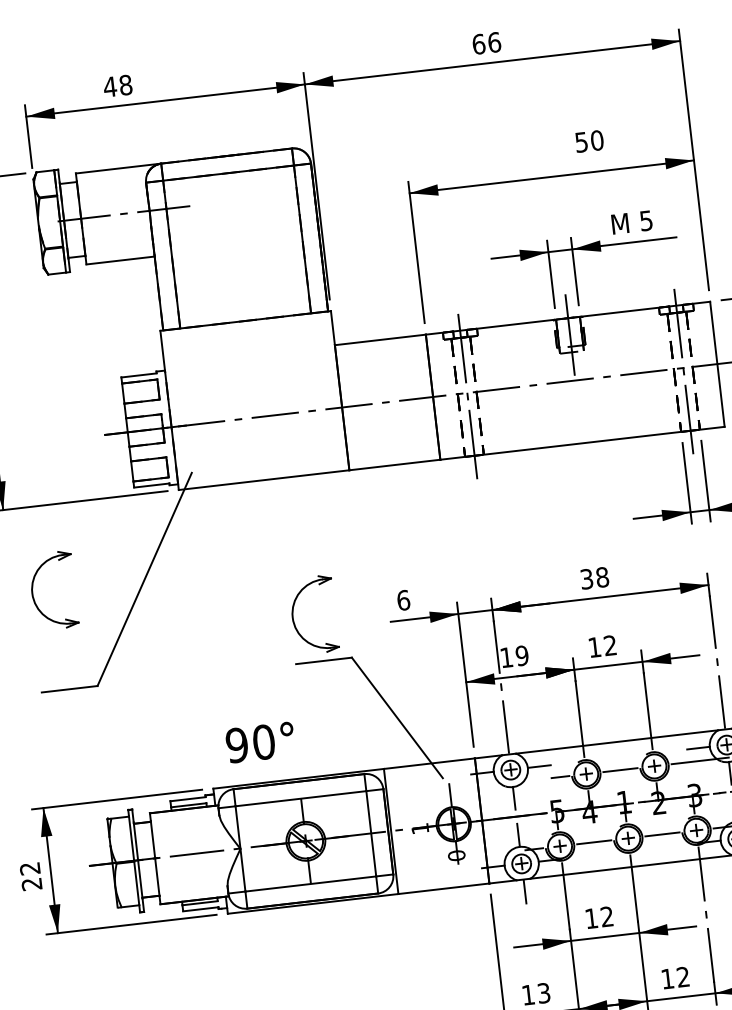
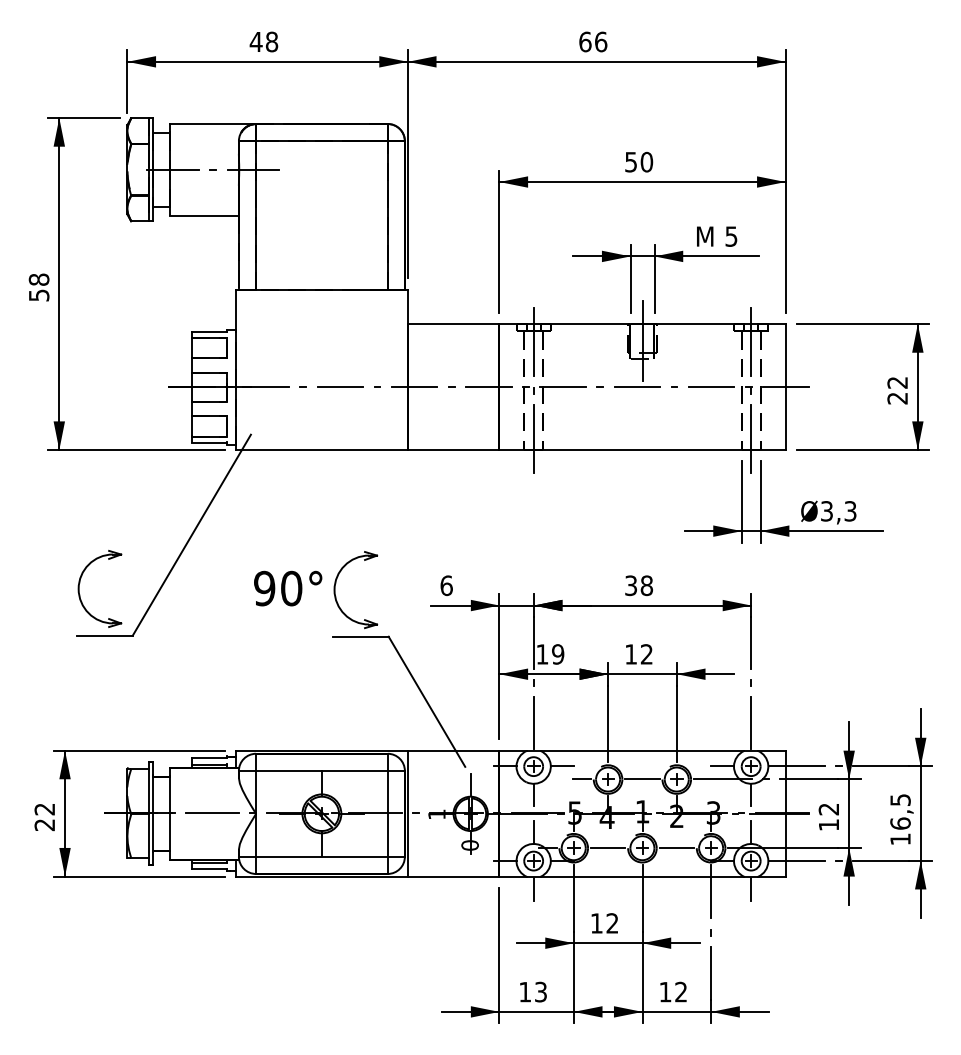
text: (117, 85) -> (263, 41), moved
text: (589, 141) -> (639, 162), moved
part: (33, 587) -> (80, 583), moved
text: (260, 742) -> (288, 588), moved

